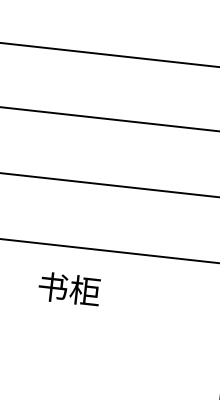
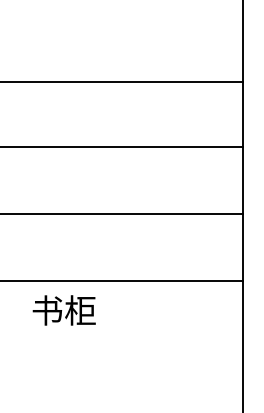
text: (68, 288) -> (63, 310), moved

